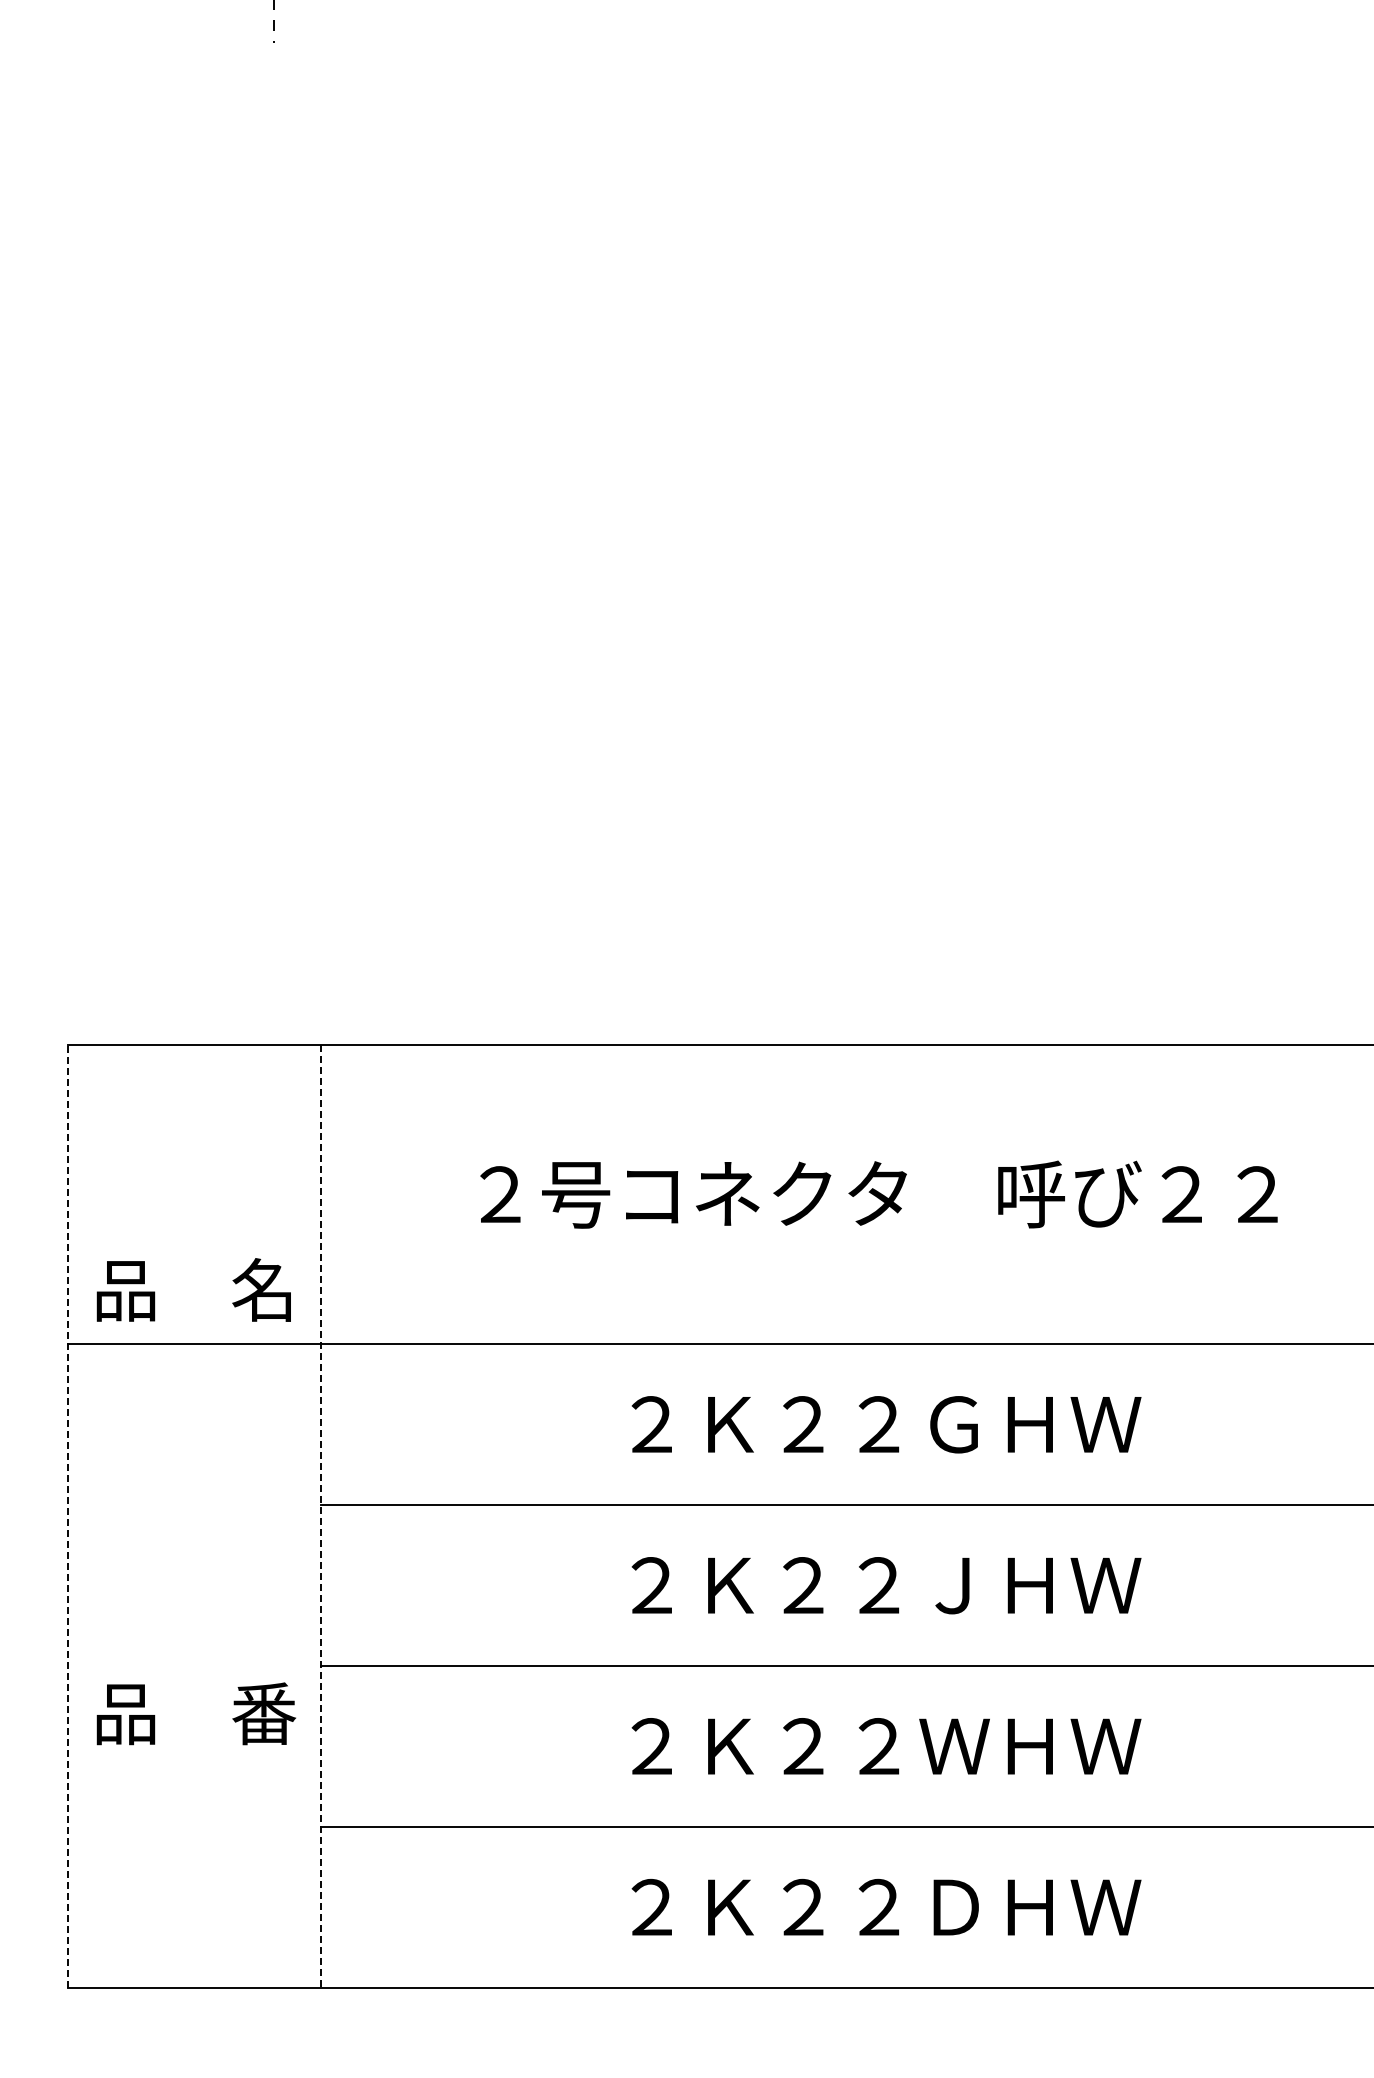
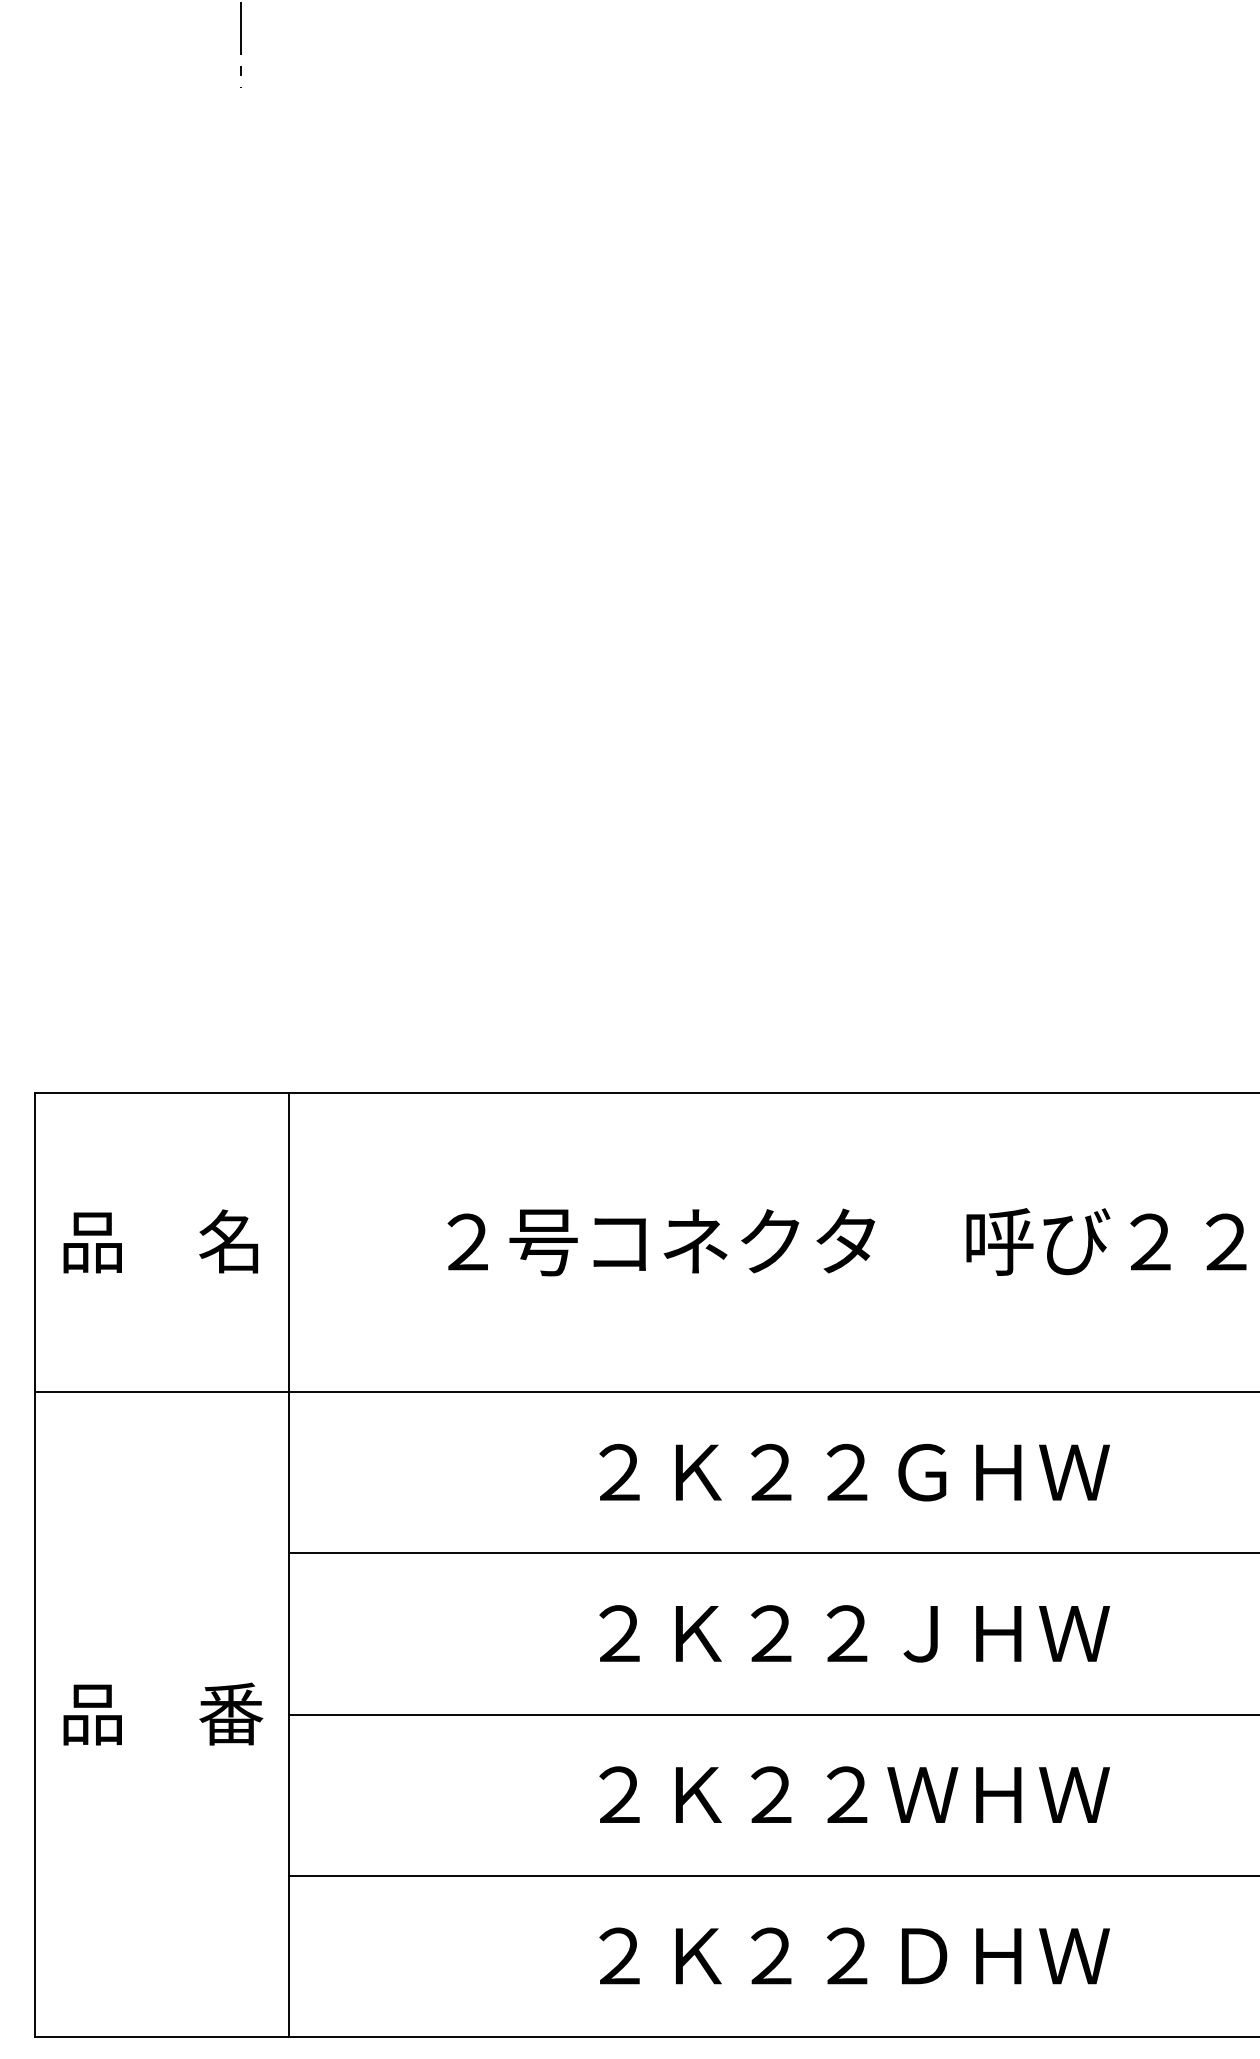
text: (193, 1289) -> (160, 1240), moved
line: (68, 1516) -> (35, 1564), dashed -> solid
line: (321, 1517) -> (288, 1565), dashed -> solid
text: (195, 1713) -> (162, 1713), moved

